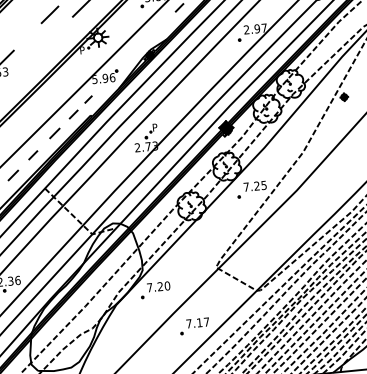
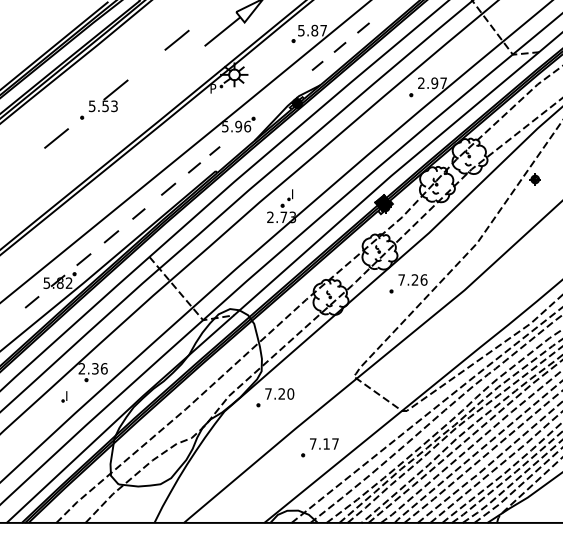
line: (163, 23) -> (317, 65), added
text: (155, 126) -> (295, 192), P -> I
text: (263, 185) -> (423, 279), 7.25 -> 7.26

